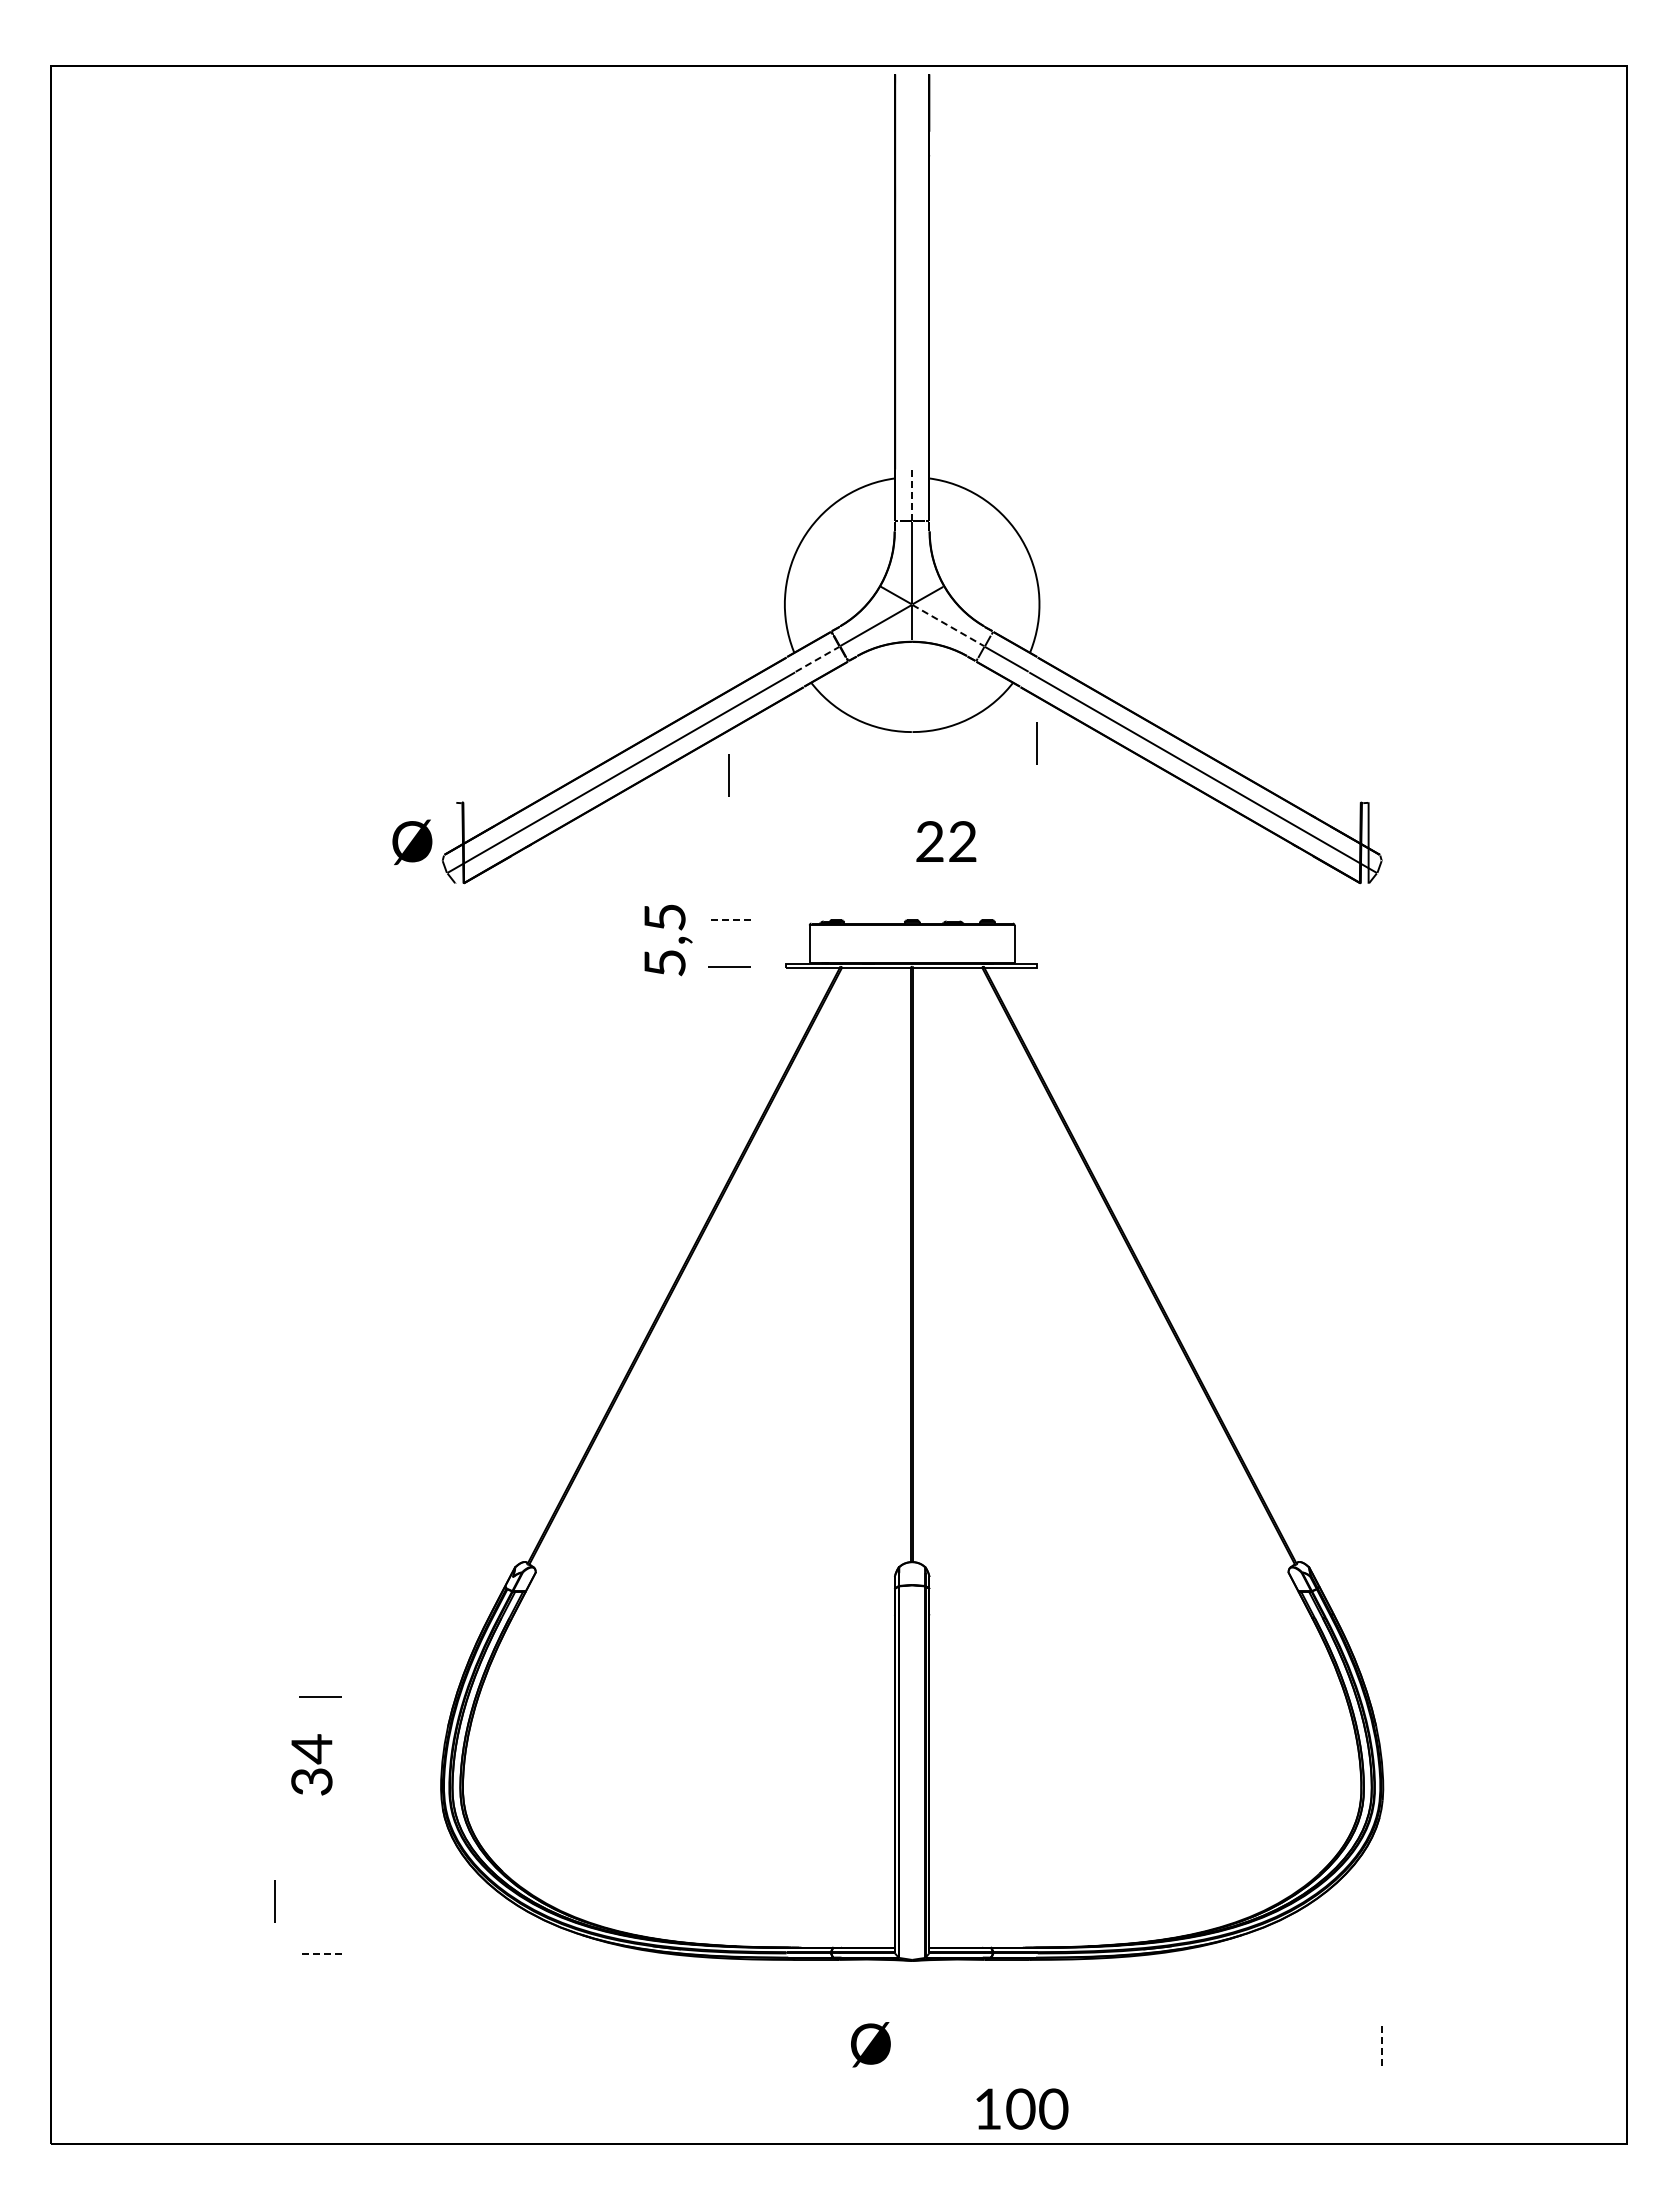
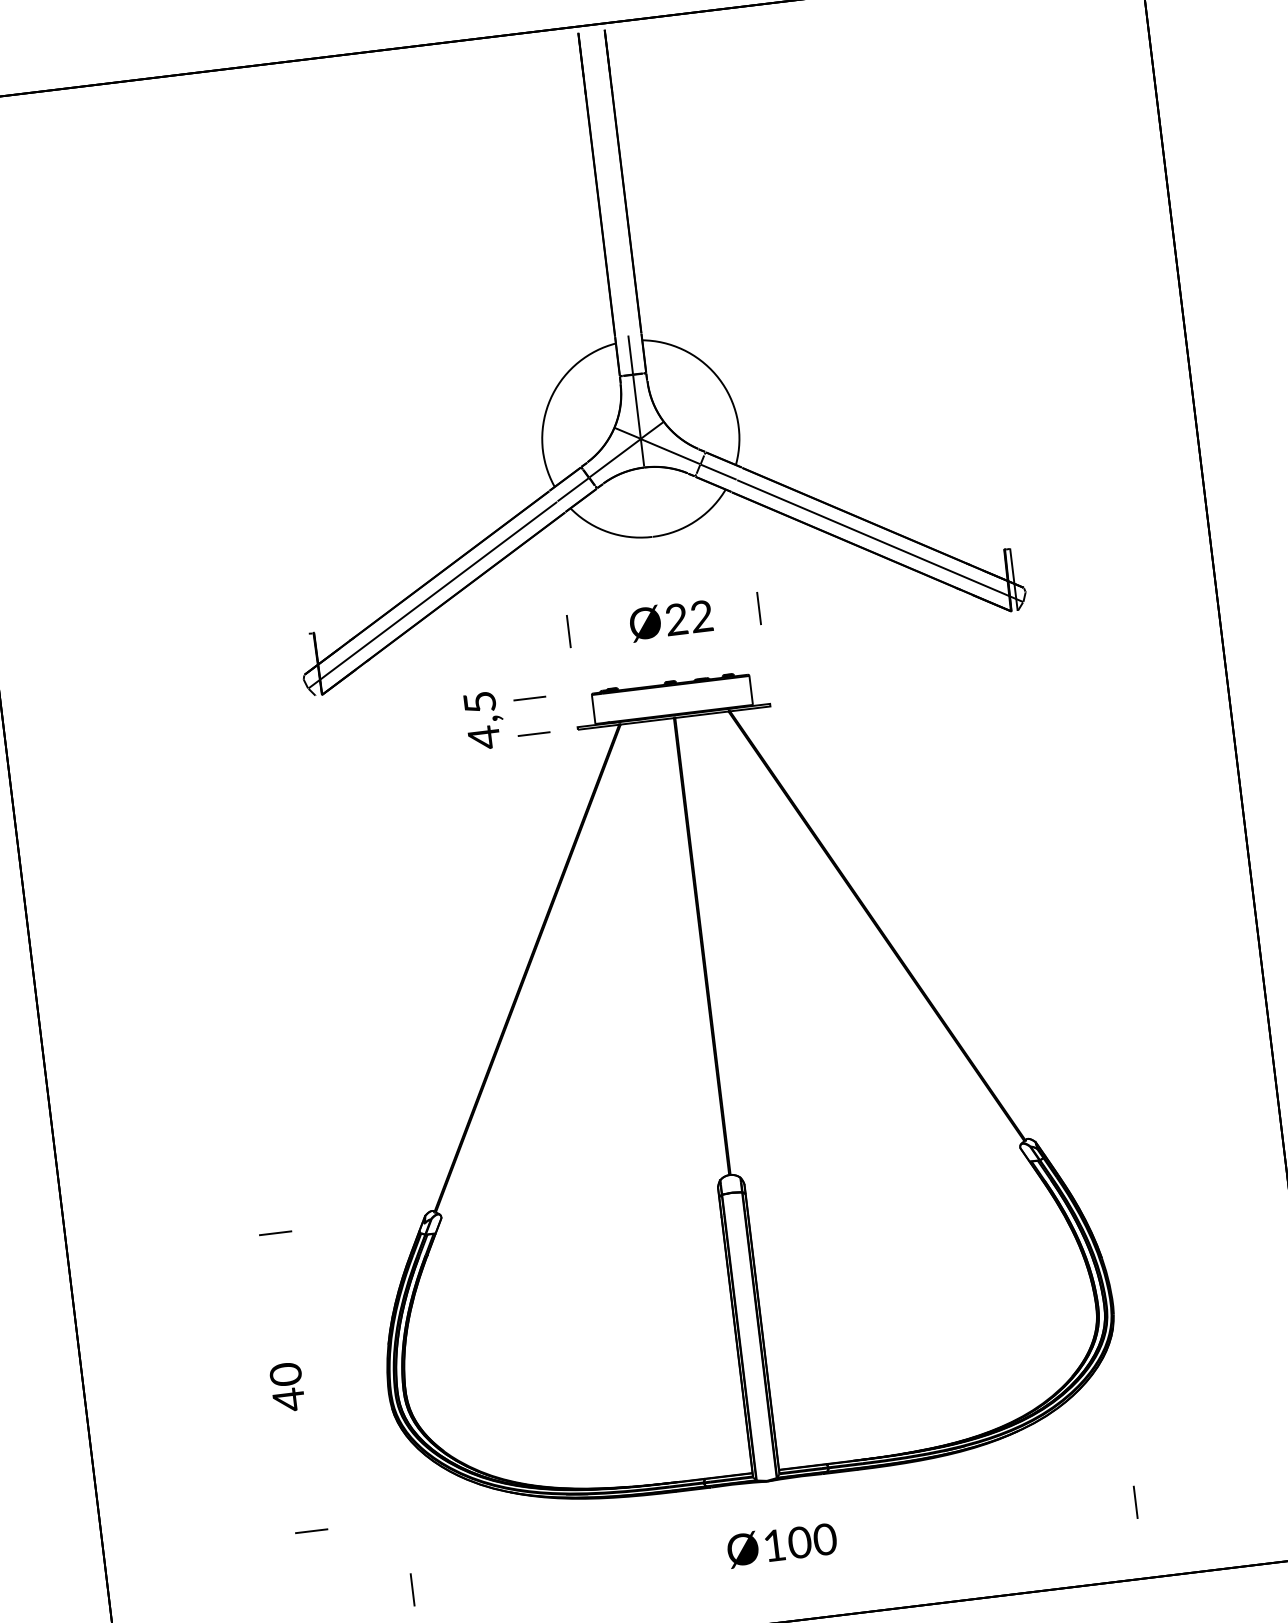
line: (912, 495) -> (630, 354), dashed -> solid
line: (947, 625) -> (669, 451), dashed -> solid
line: (817, 659) -> (573, 489), dashed -> solid
line: (1036, 743) -> (758, 608), moved
line: (728, 775) -> (568, 631), moved
text: (412, 841) -> (645, 623), moved
line: (729, 920) -> (529, 698), dashed -> solid
text: (664, 963) -> (483, 737), 5,5 -> 4,5
line: (320, 1696) -> (275, 1232), moved
text: (311, 1765) -> (287, 1387), 34 -> 40
line: (274, 1901) -> (412, 1589), moved
line: (320, 1953) -> (311, 1530), dashed -> solid
line: (1381, 2044) -> (1135, 1502), dashed -> solid
text: (1022, 2108) -> (801, 1541), moved

